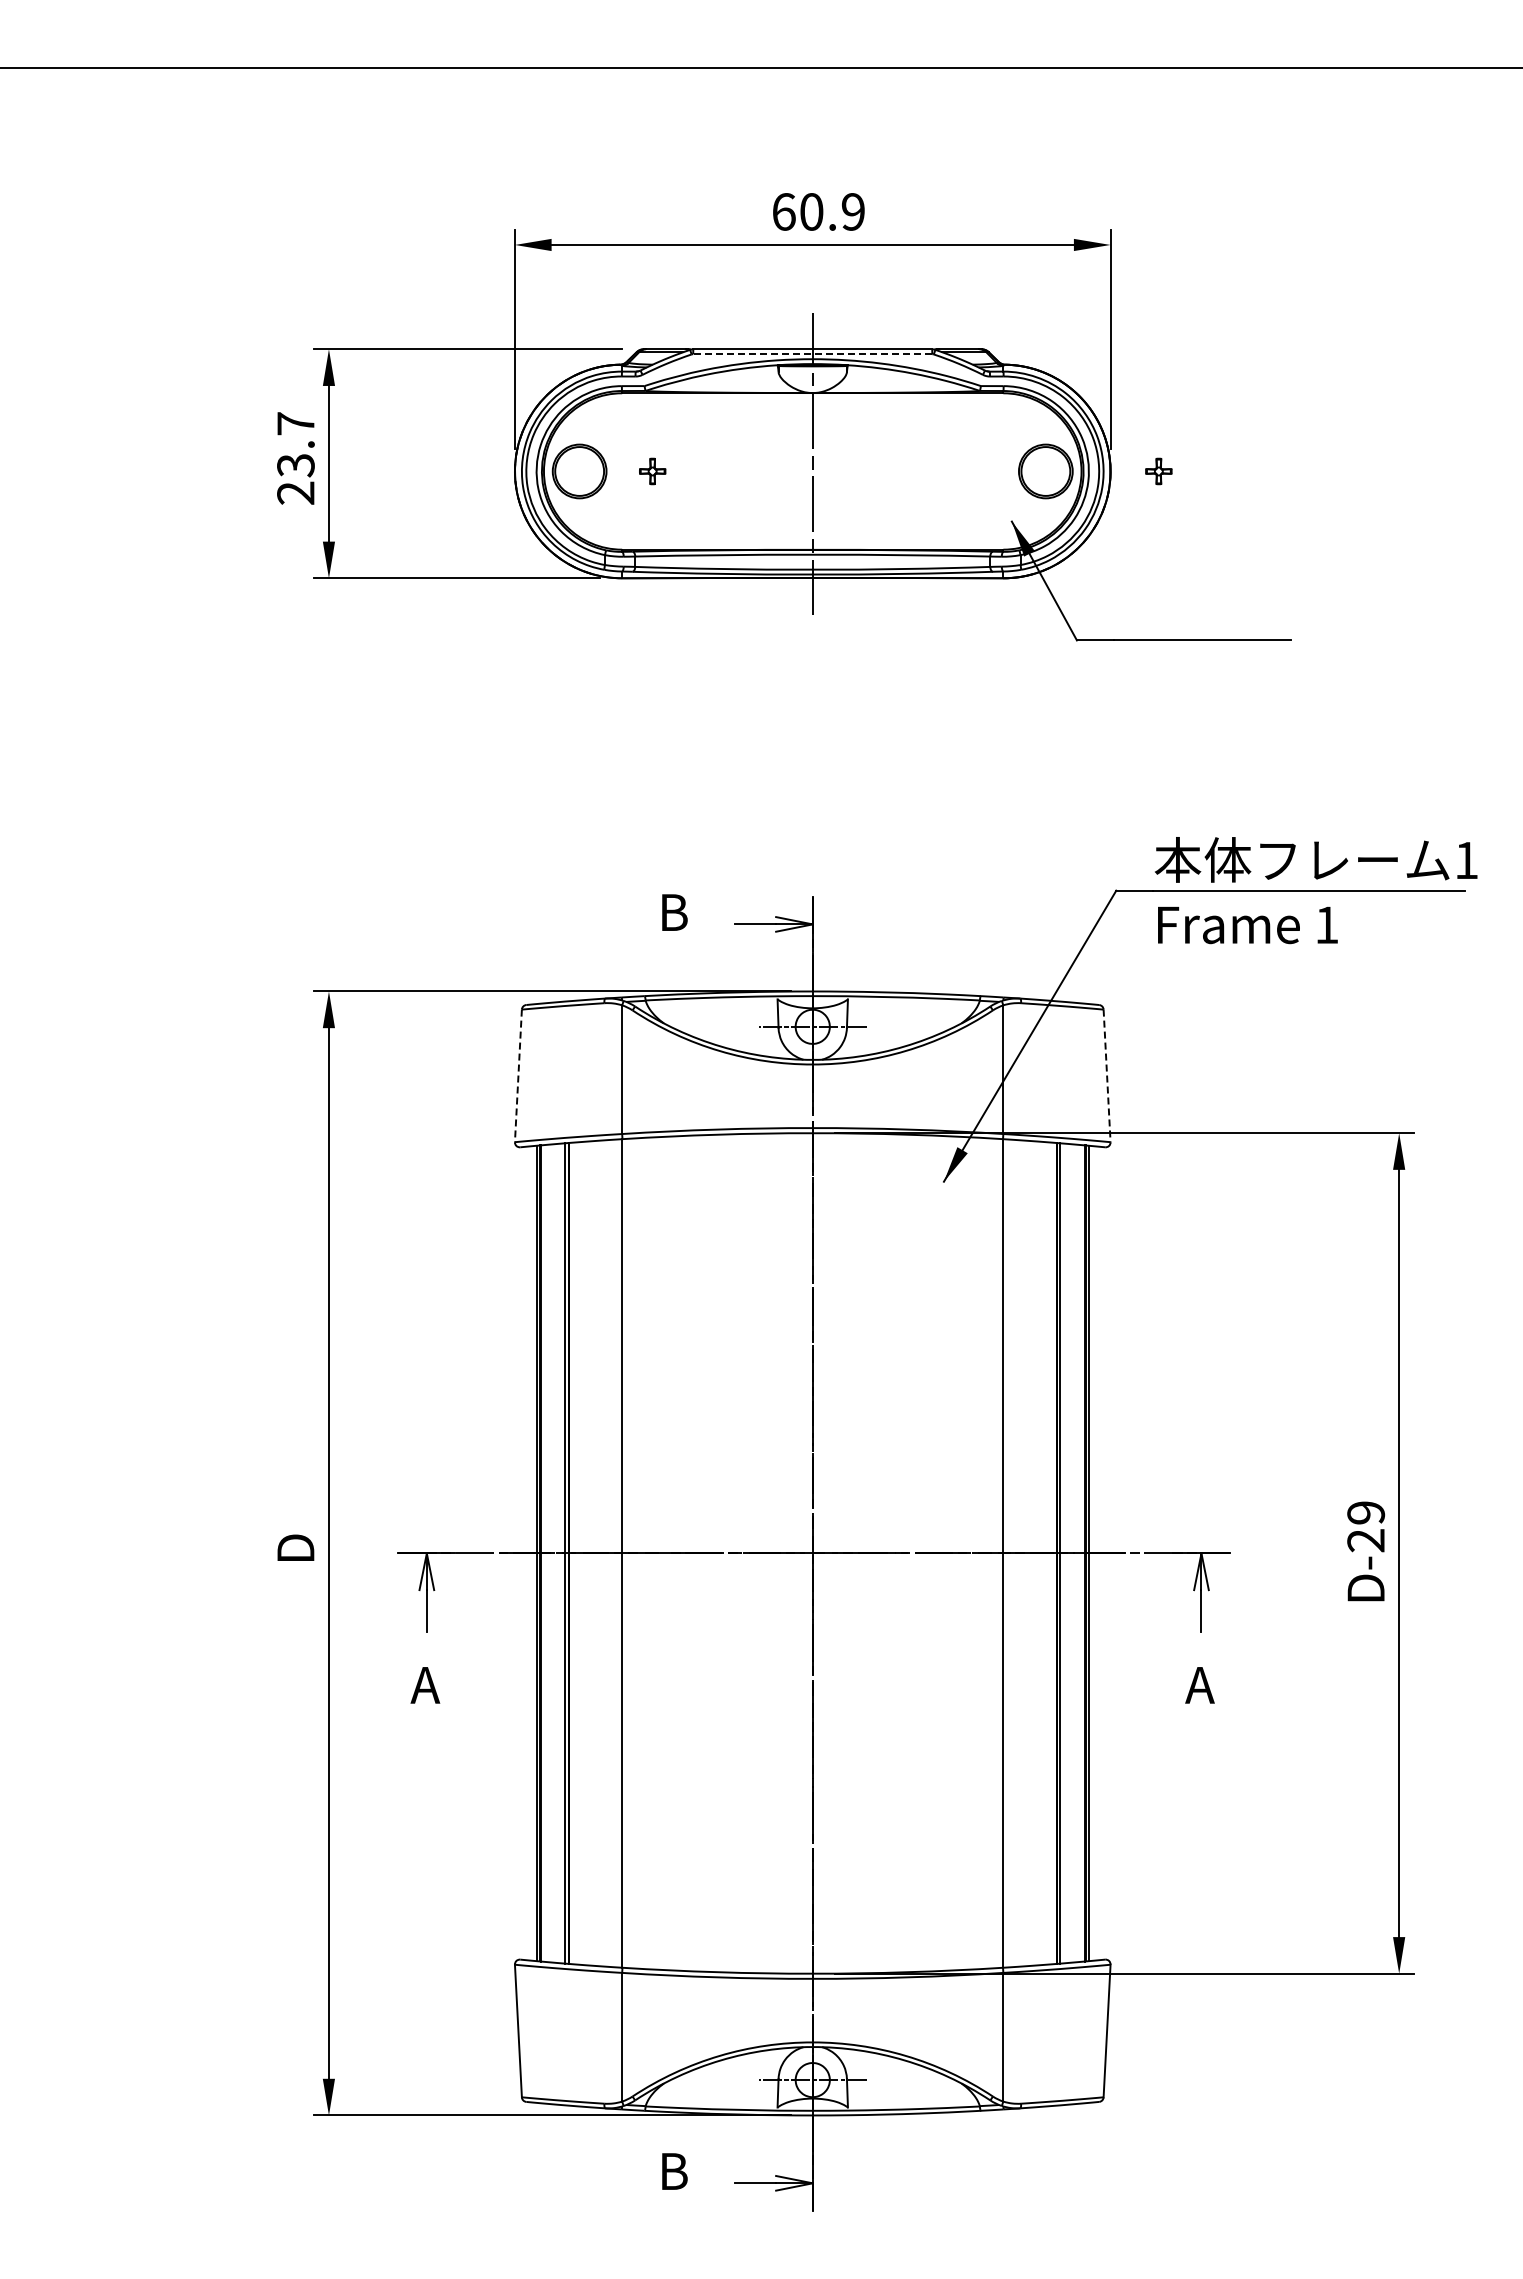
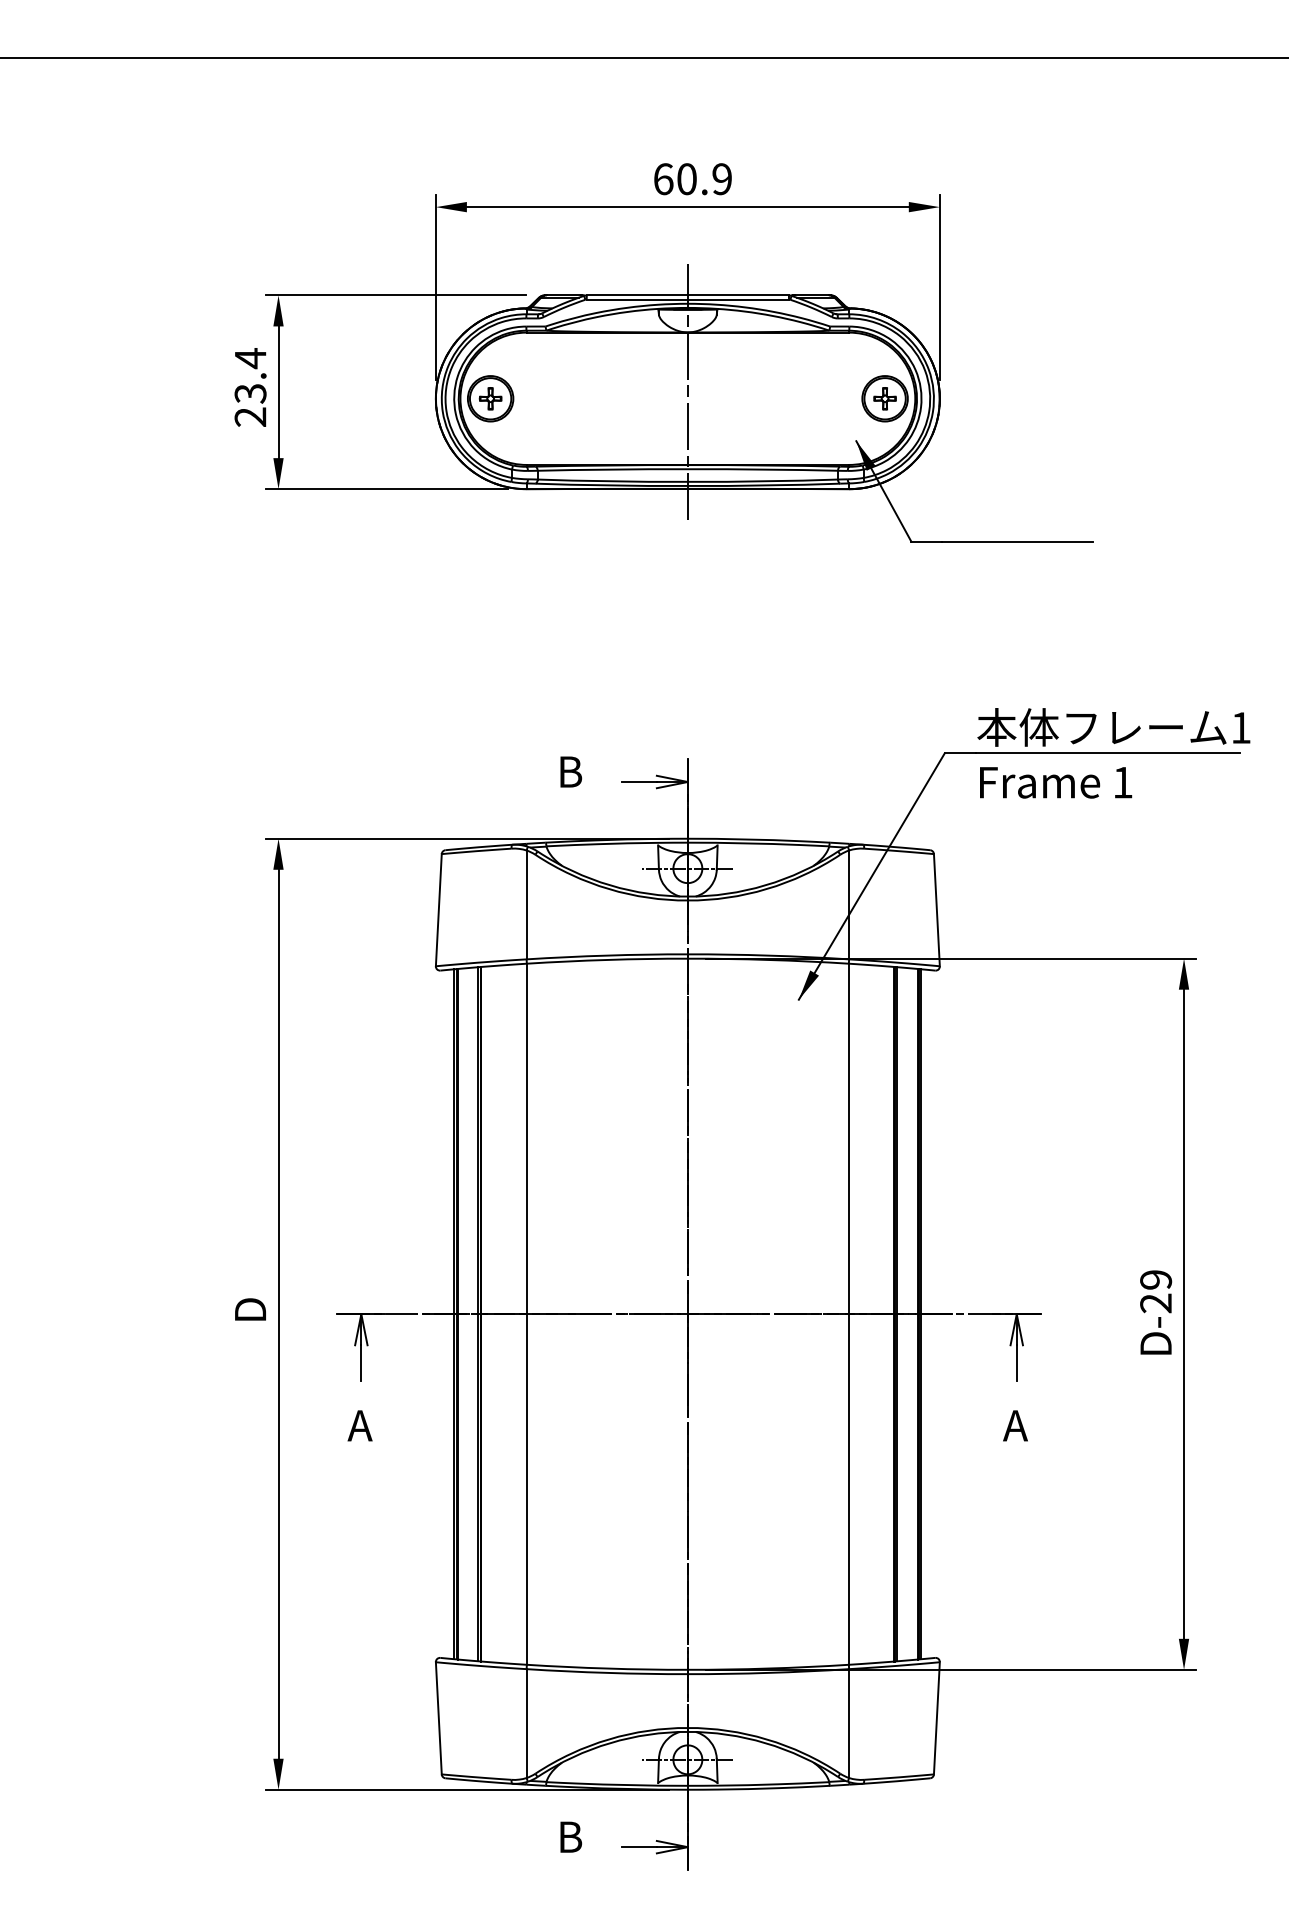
line: (812, 354) -> (687, 299), dashed -> solid
text: (295, 423) -> (250, 358), 23.7 -> 23.4
part: (652, 471) -> (490, 398), moved
part: (1158, 471) -> (884, 398), moved
line: (518, 1076) -> (438, 910), dashed -> solid
line: (1107, 1076) -> (937, 910), dashed -> solid

